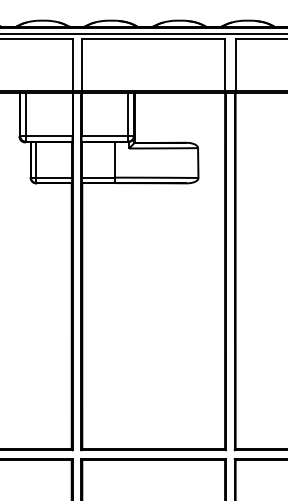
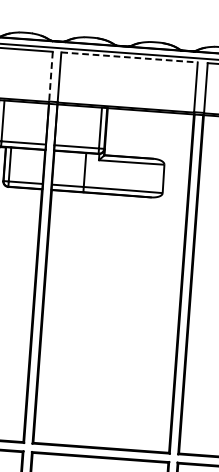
line: (153, 38) -> (129, 57), solid -> dashed
line: (72, 65) -> (50, 77), solid -> dashed

